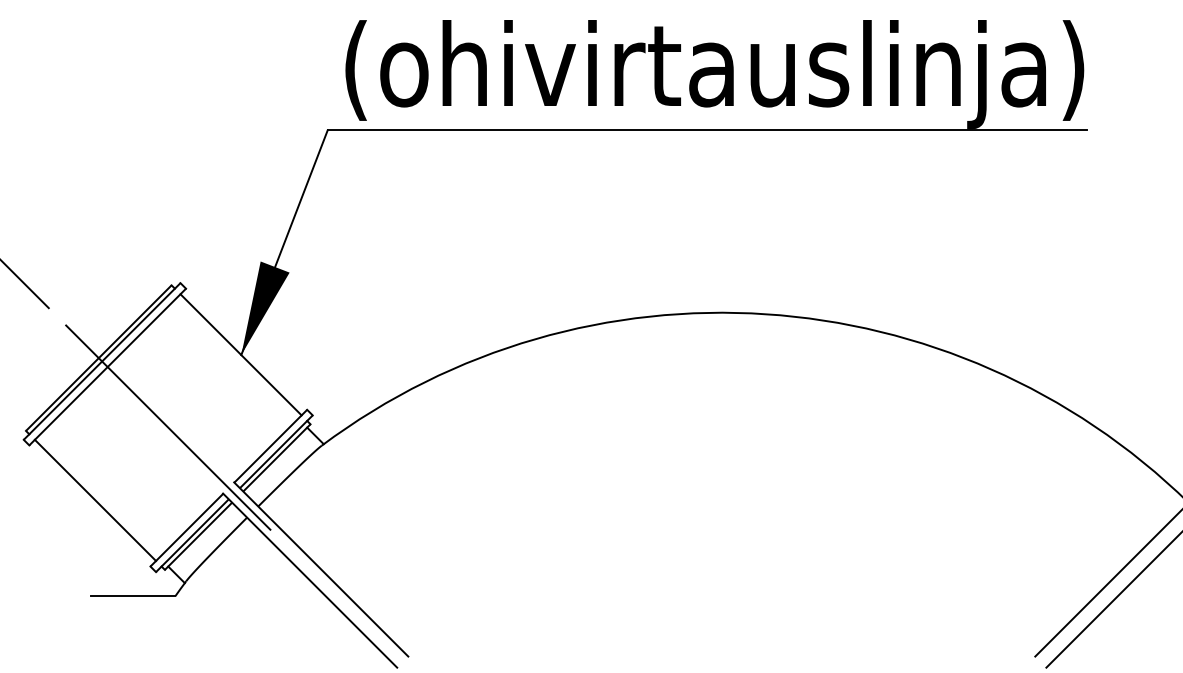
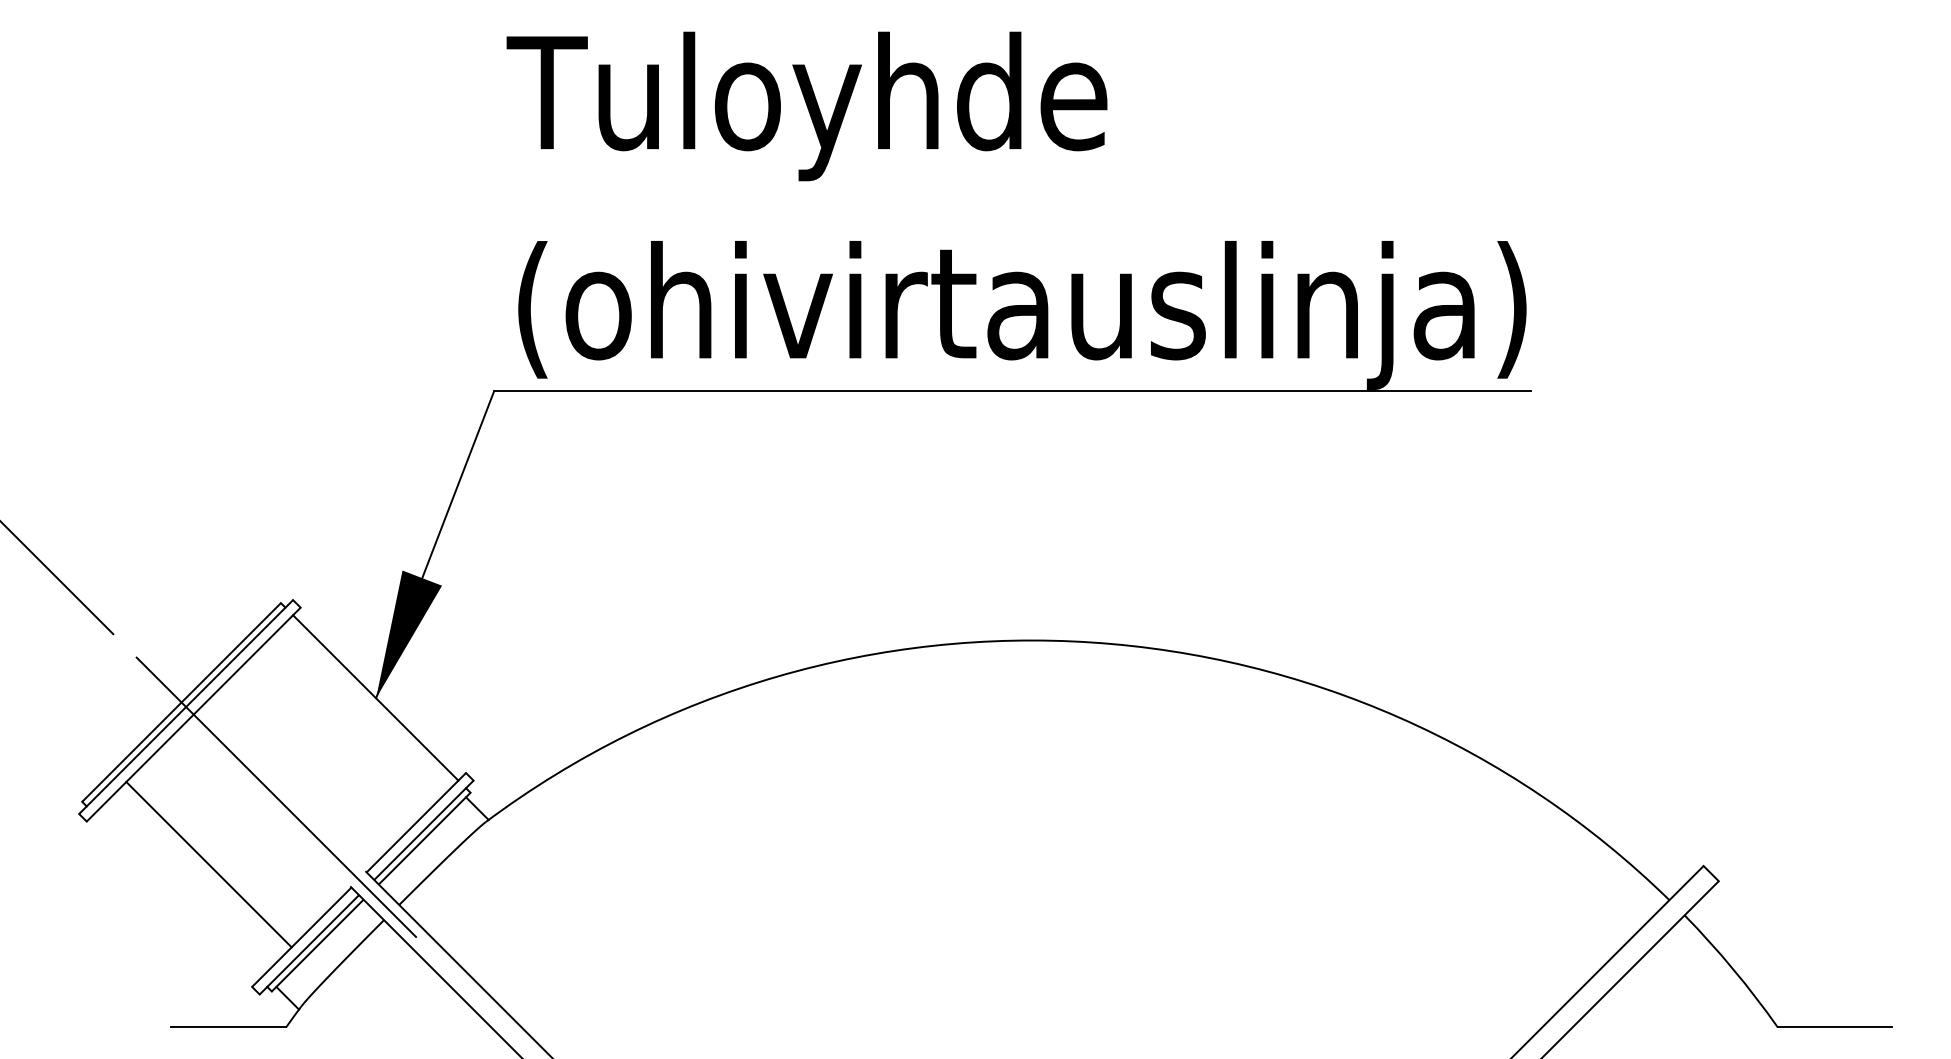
line: (95, 500) -> (208, 864), moved

